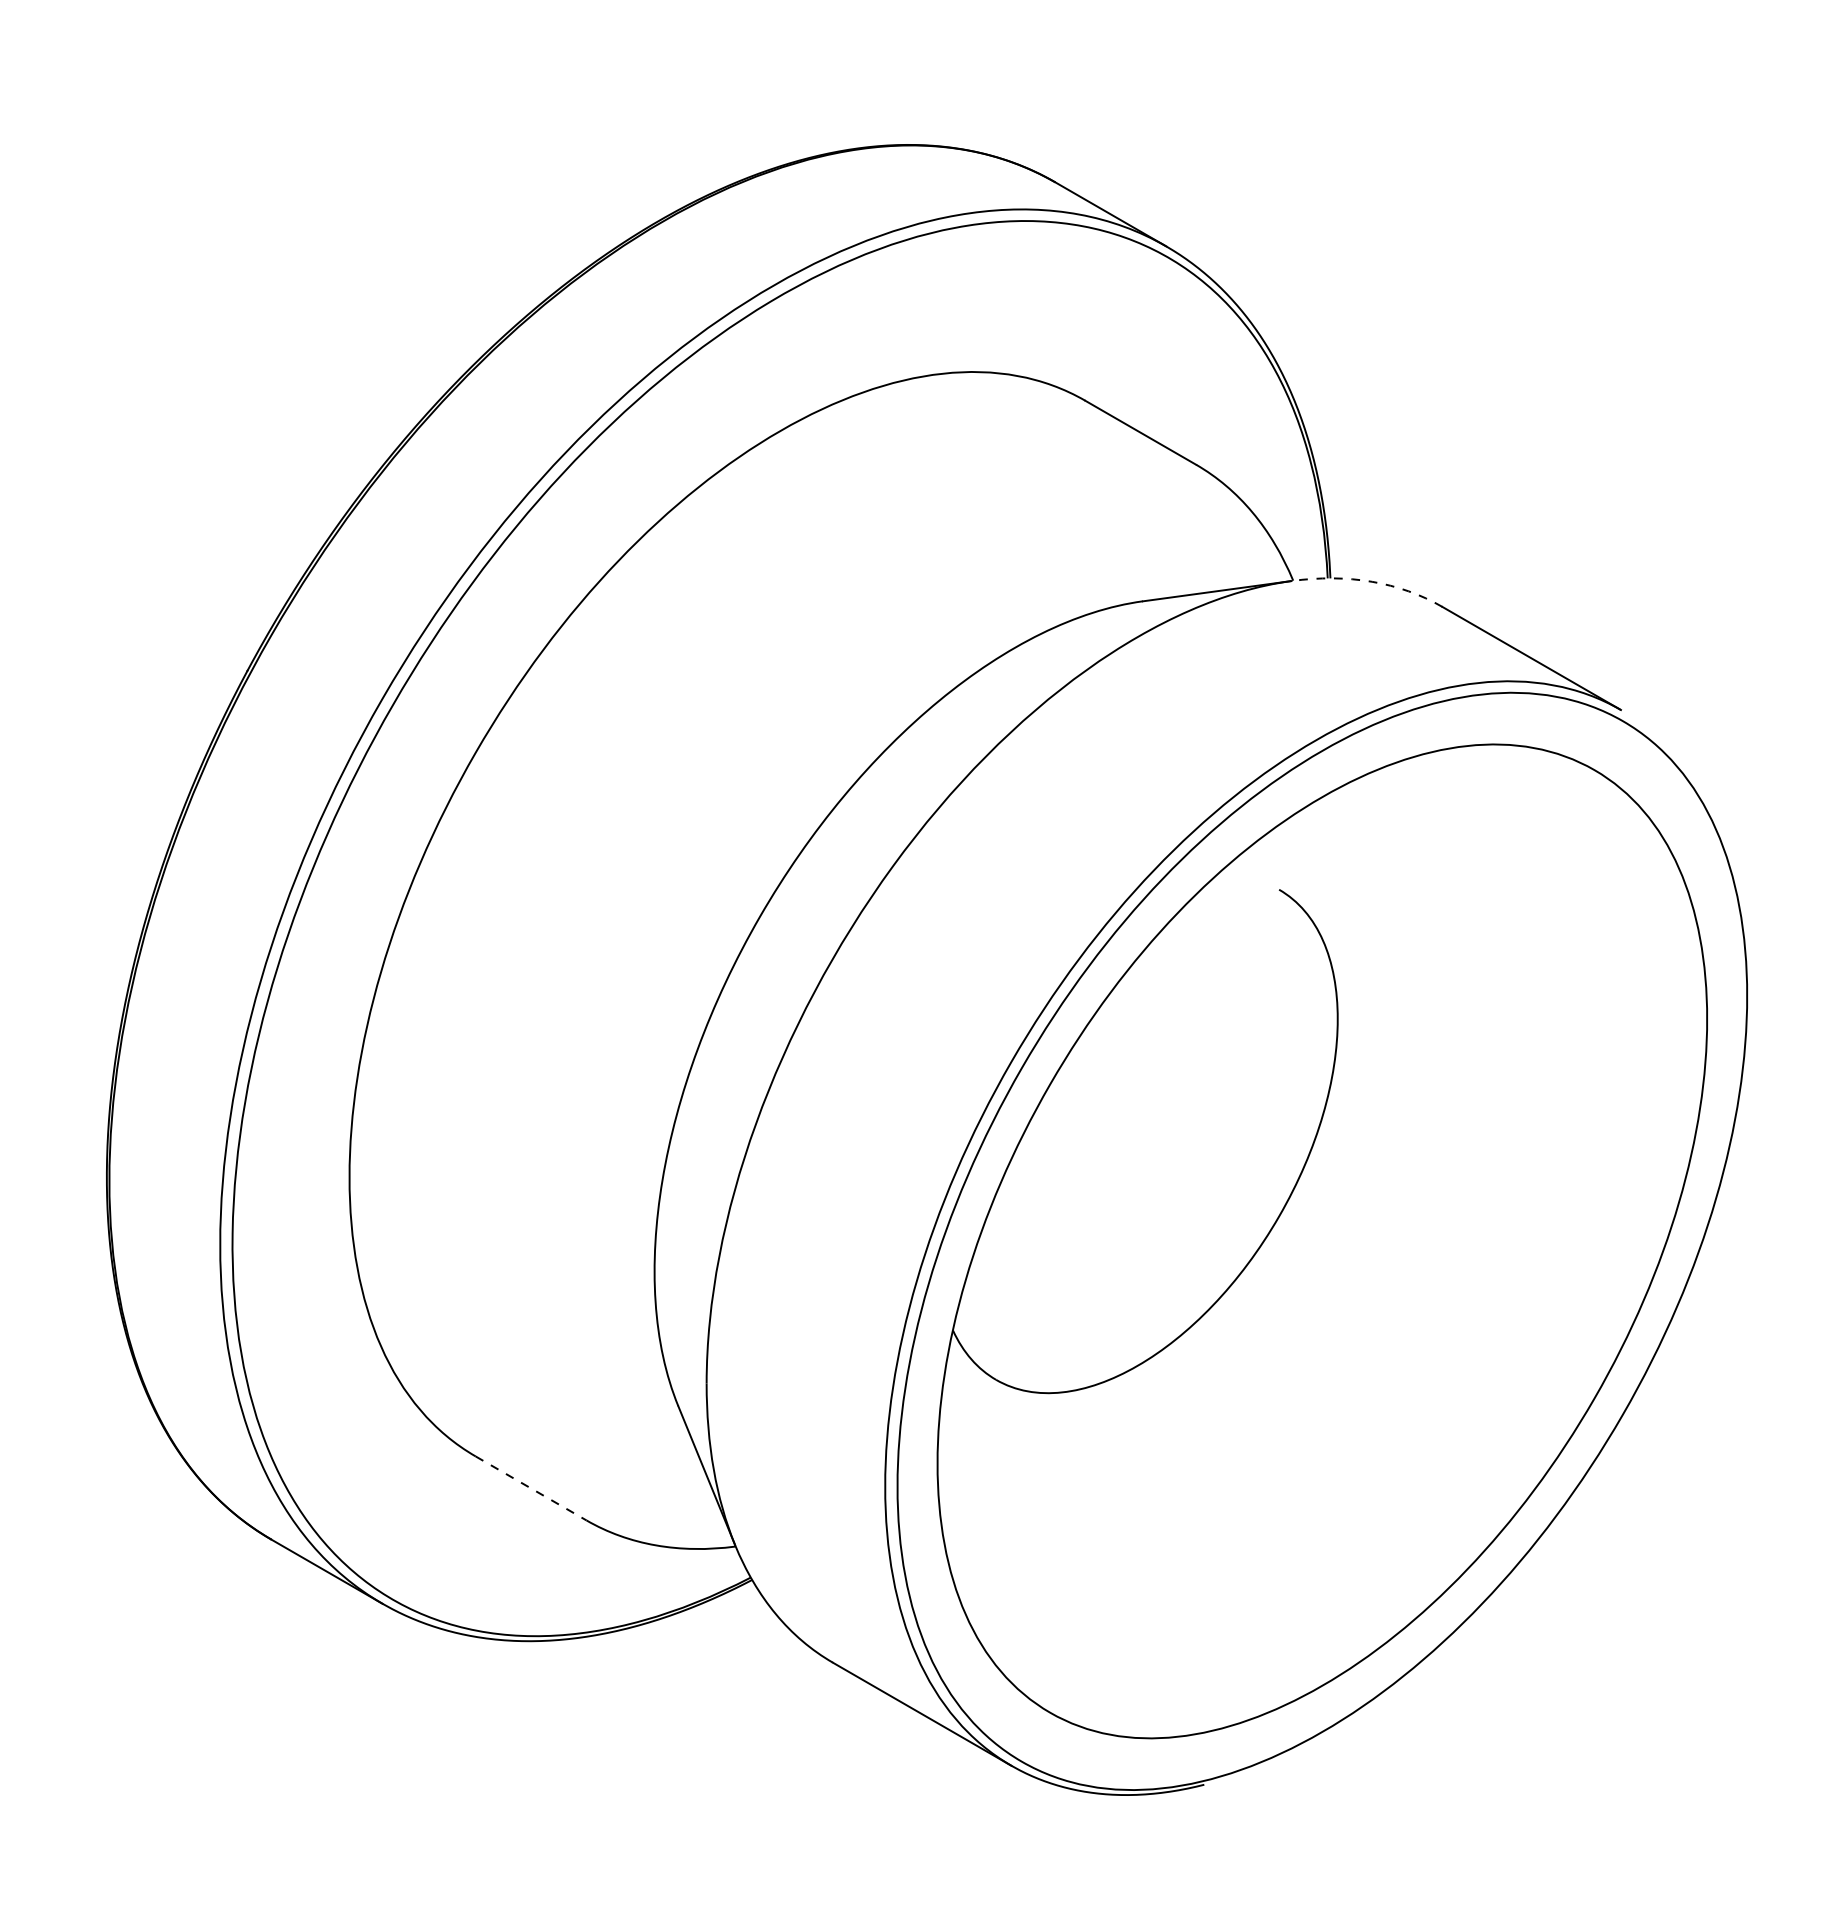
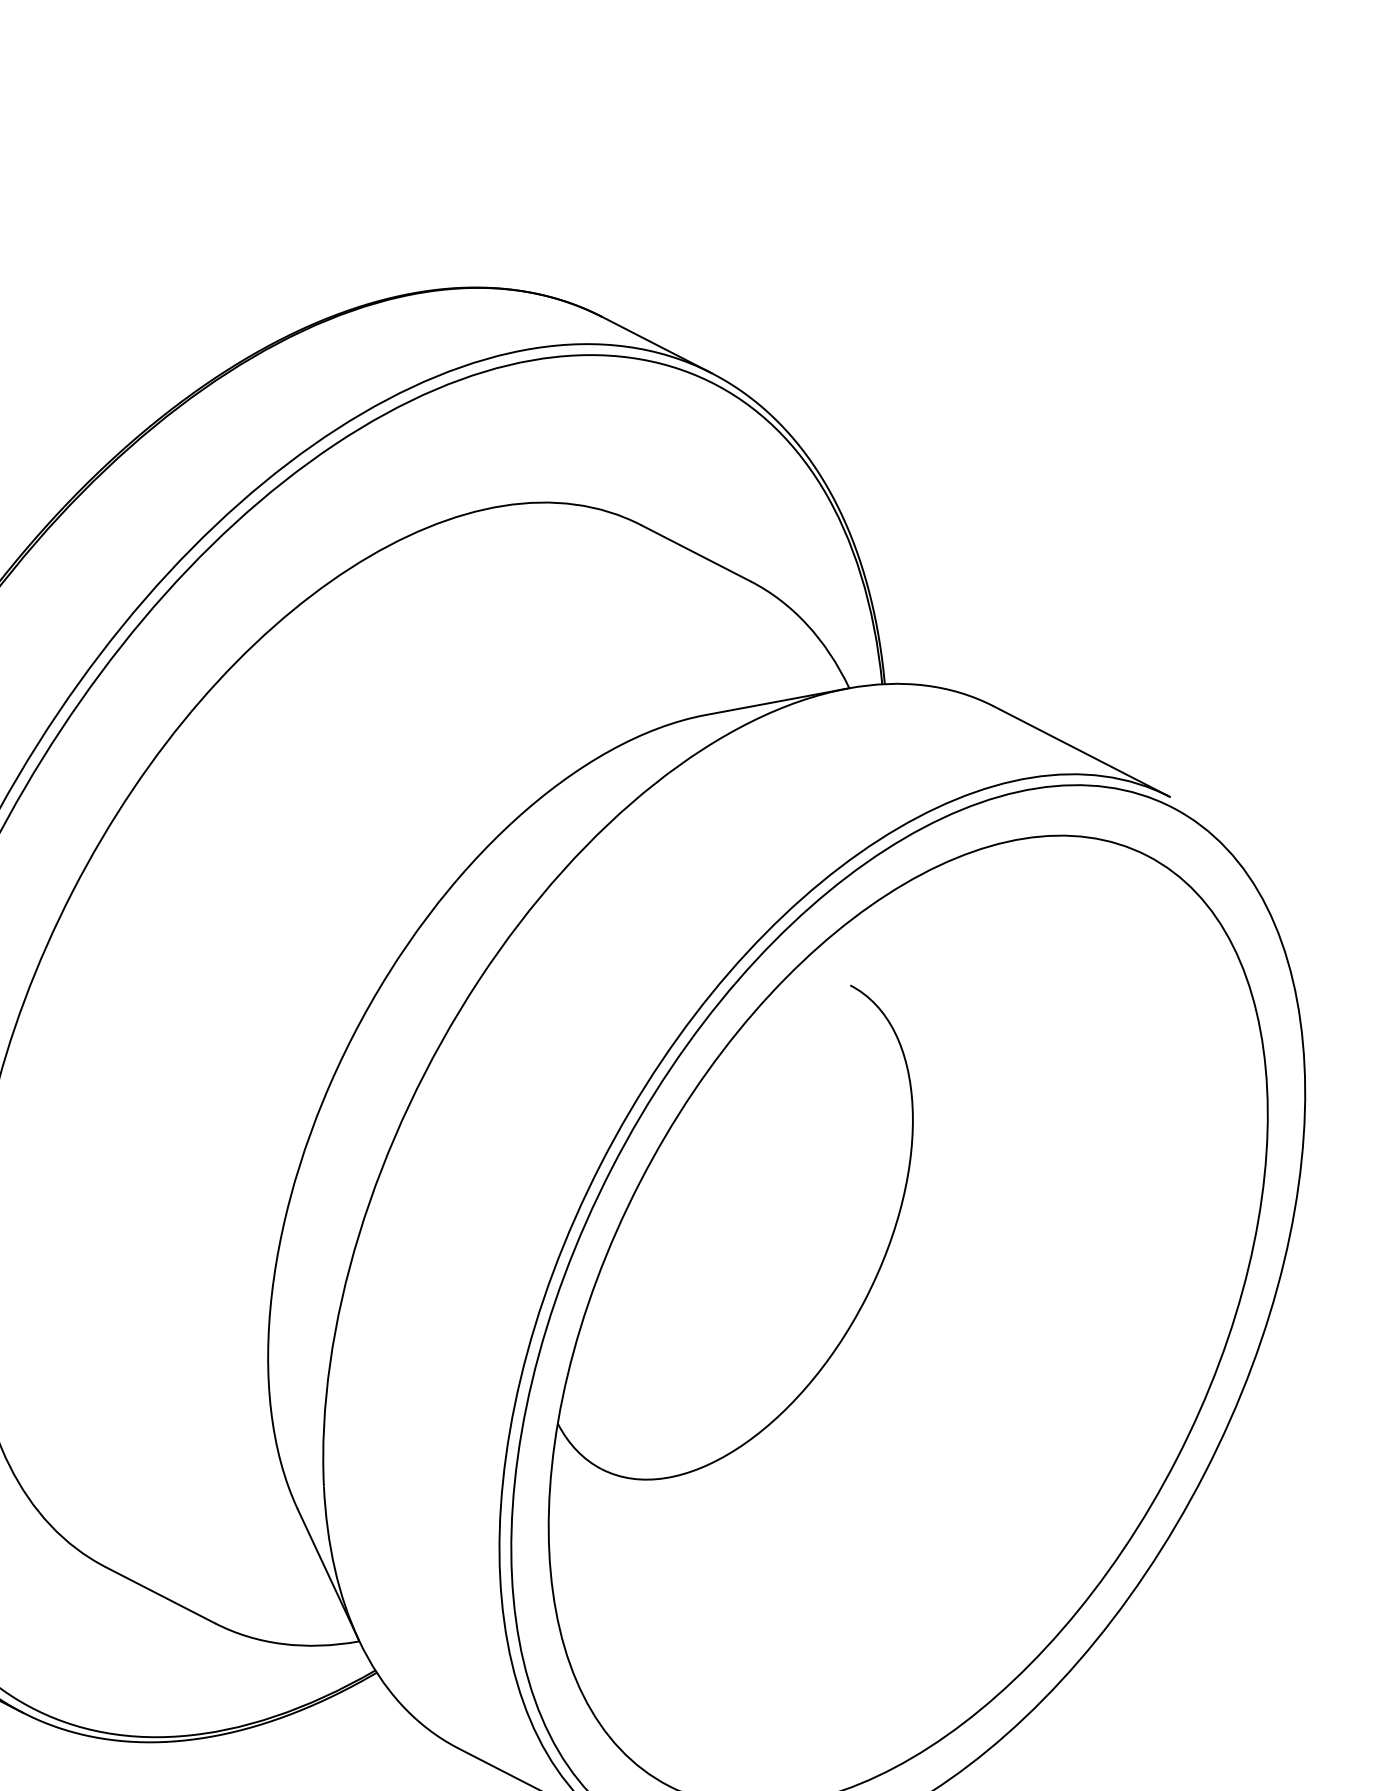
arc: (1370, 581) -> (923, 685), dashed -> solid
line: (531, 1488) -> (160, 1595), dashed -> solid

